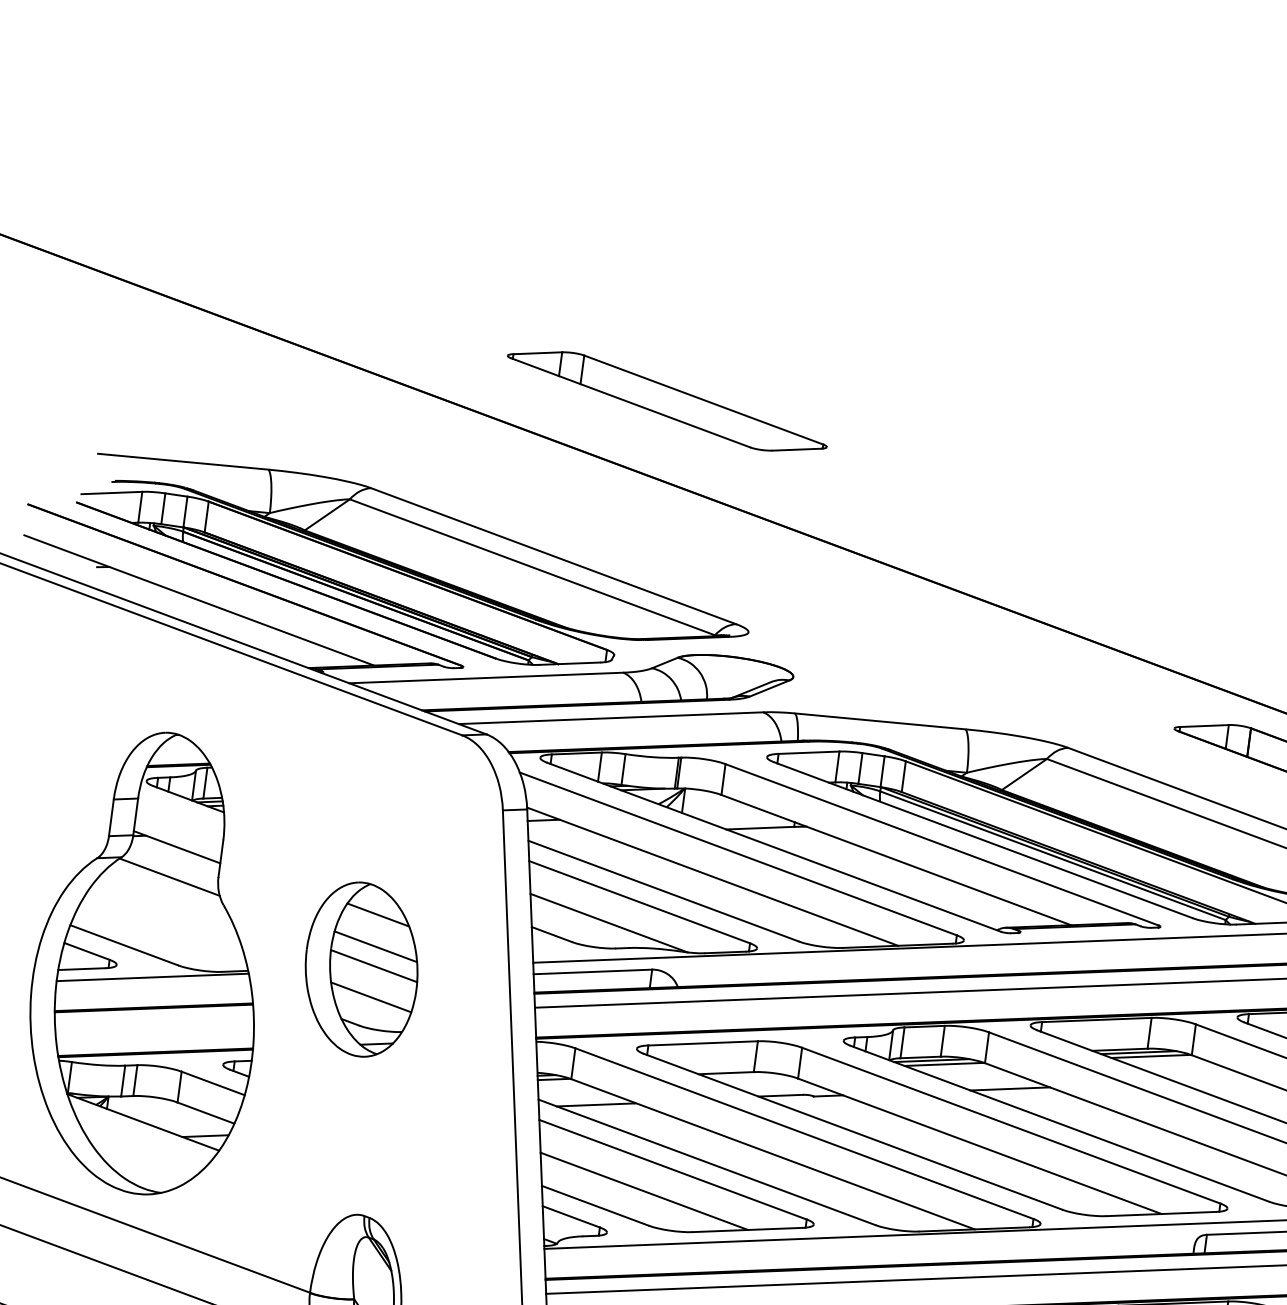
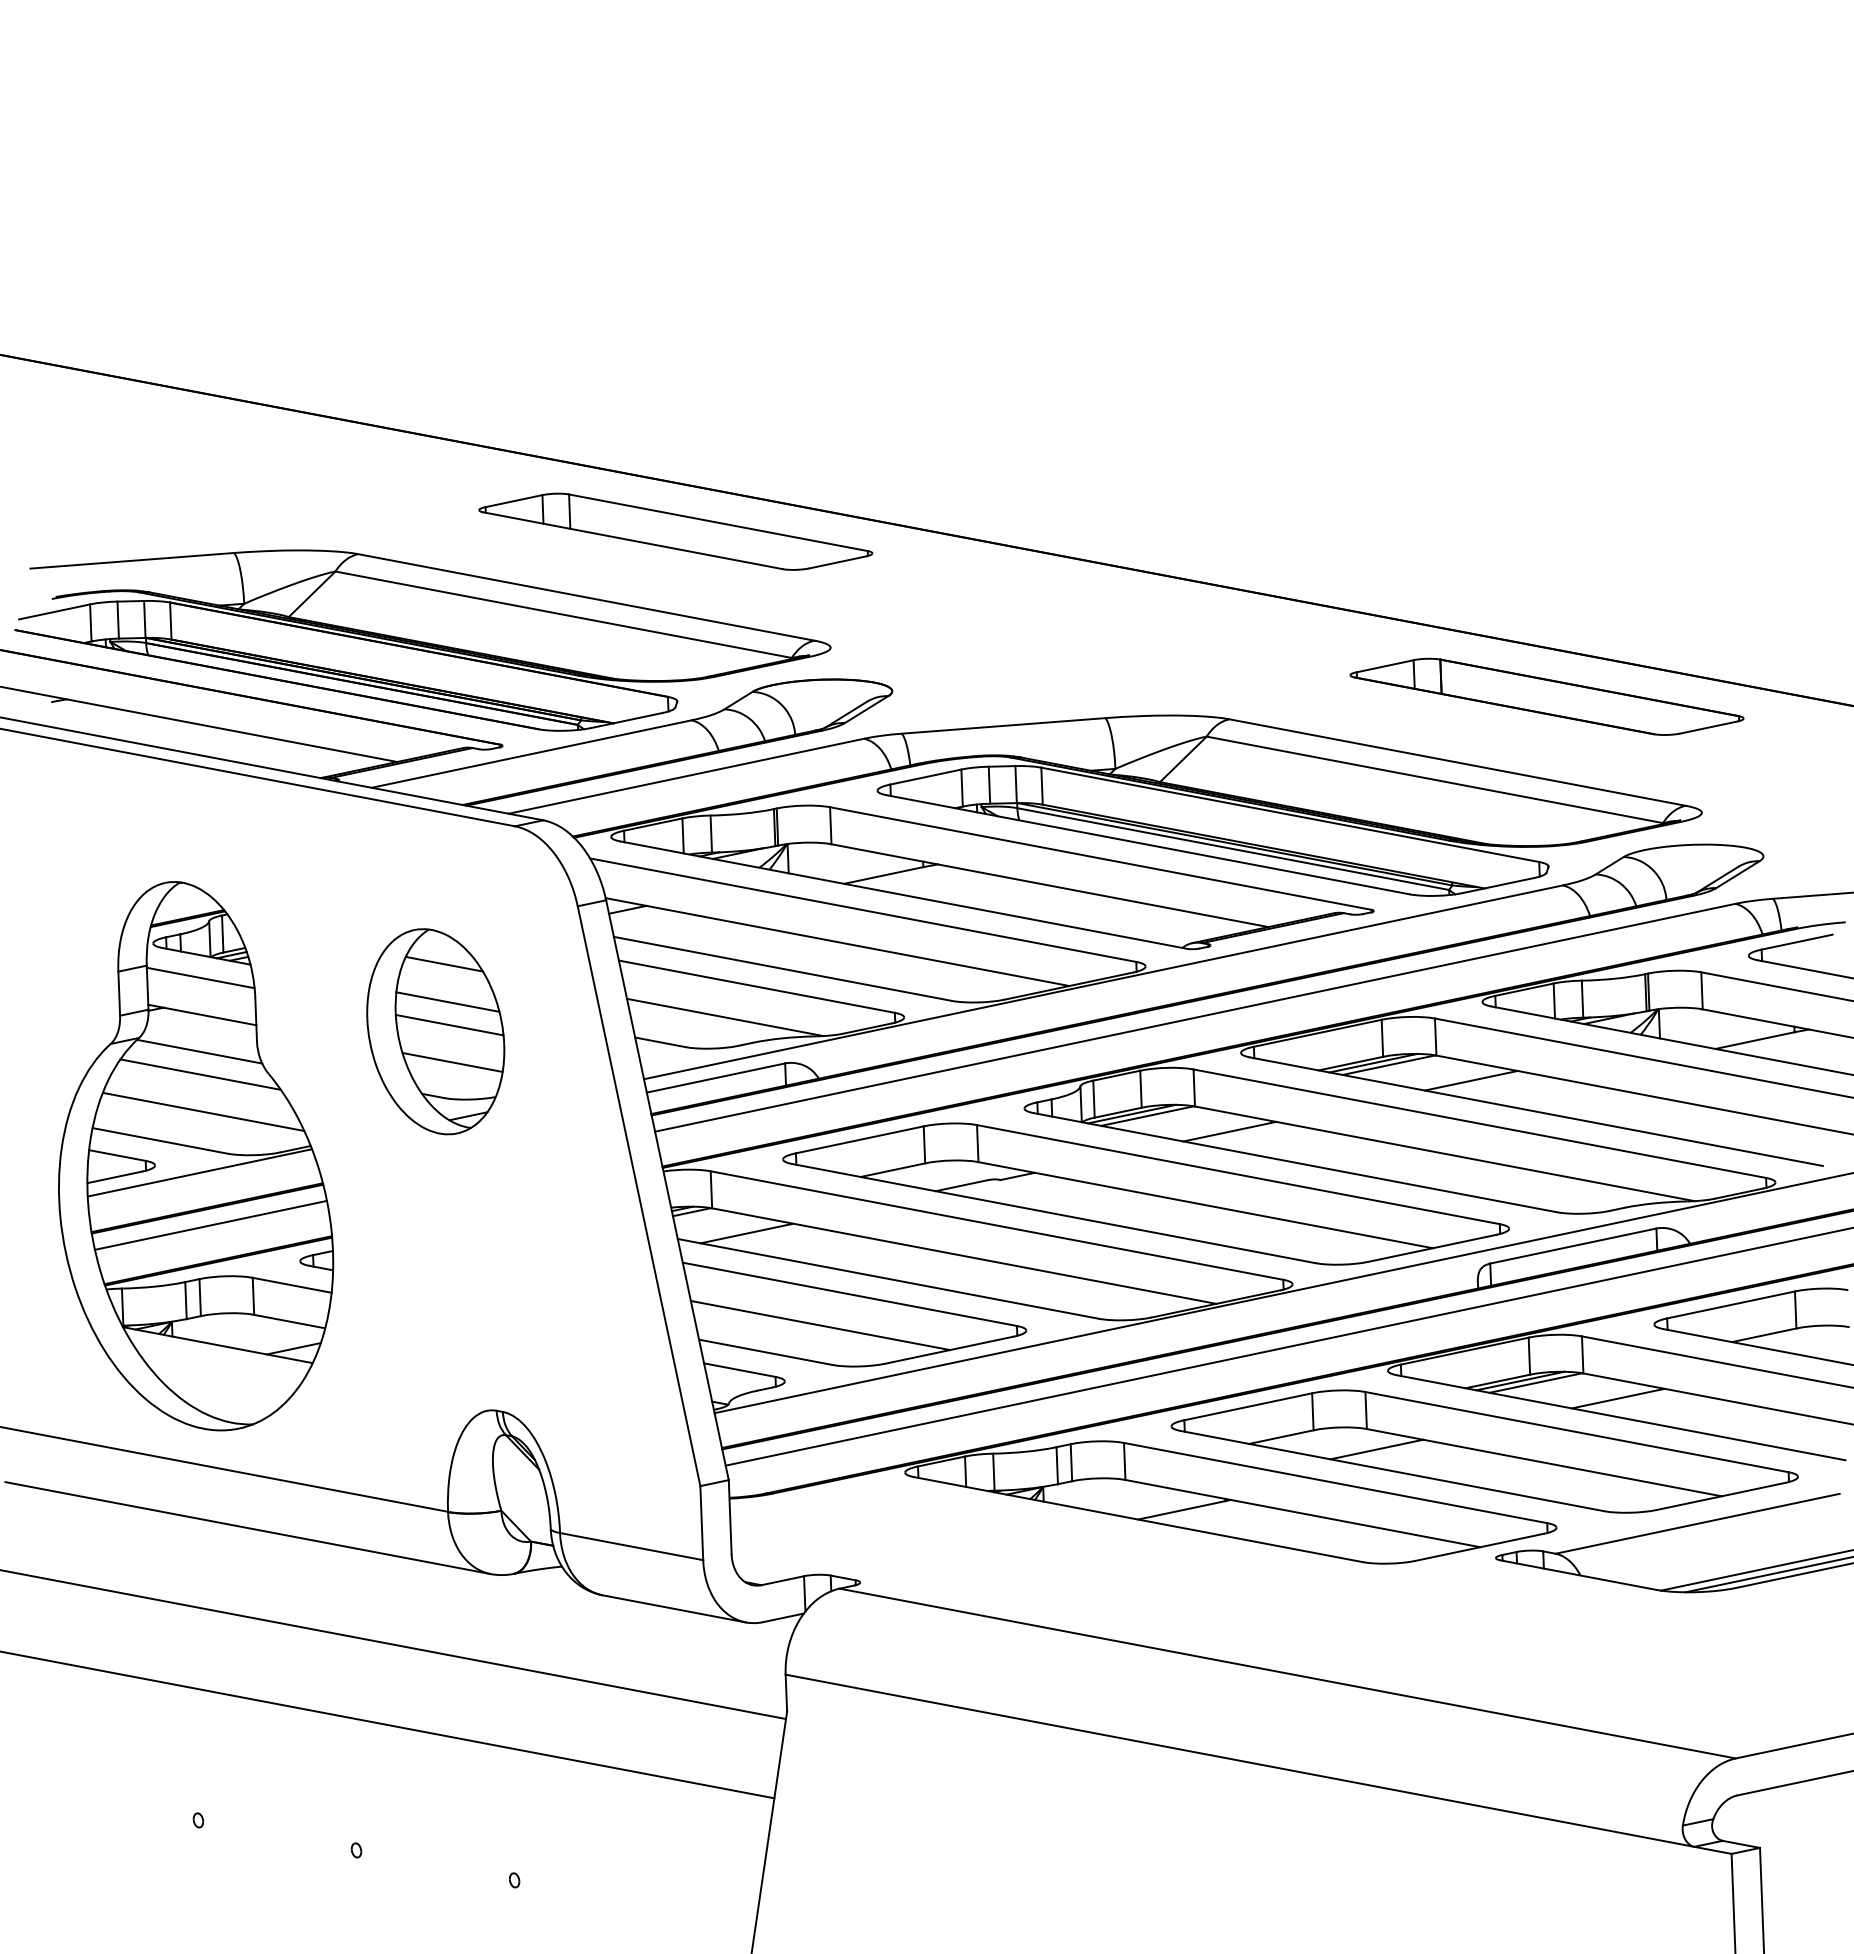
part: (667, 401) -> (675, 531), moved
line: (180, 815) -> (200, 977), added
line: (167, 896) -> (200, 1074), added
line: (164, 927) -> (203, 1111), added
part: (361, 969) -> (435, 1031), moved
line: (154, 1021) -> (210, 1224), added
line: (1216, 1080) -> (1470, 1080), added

